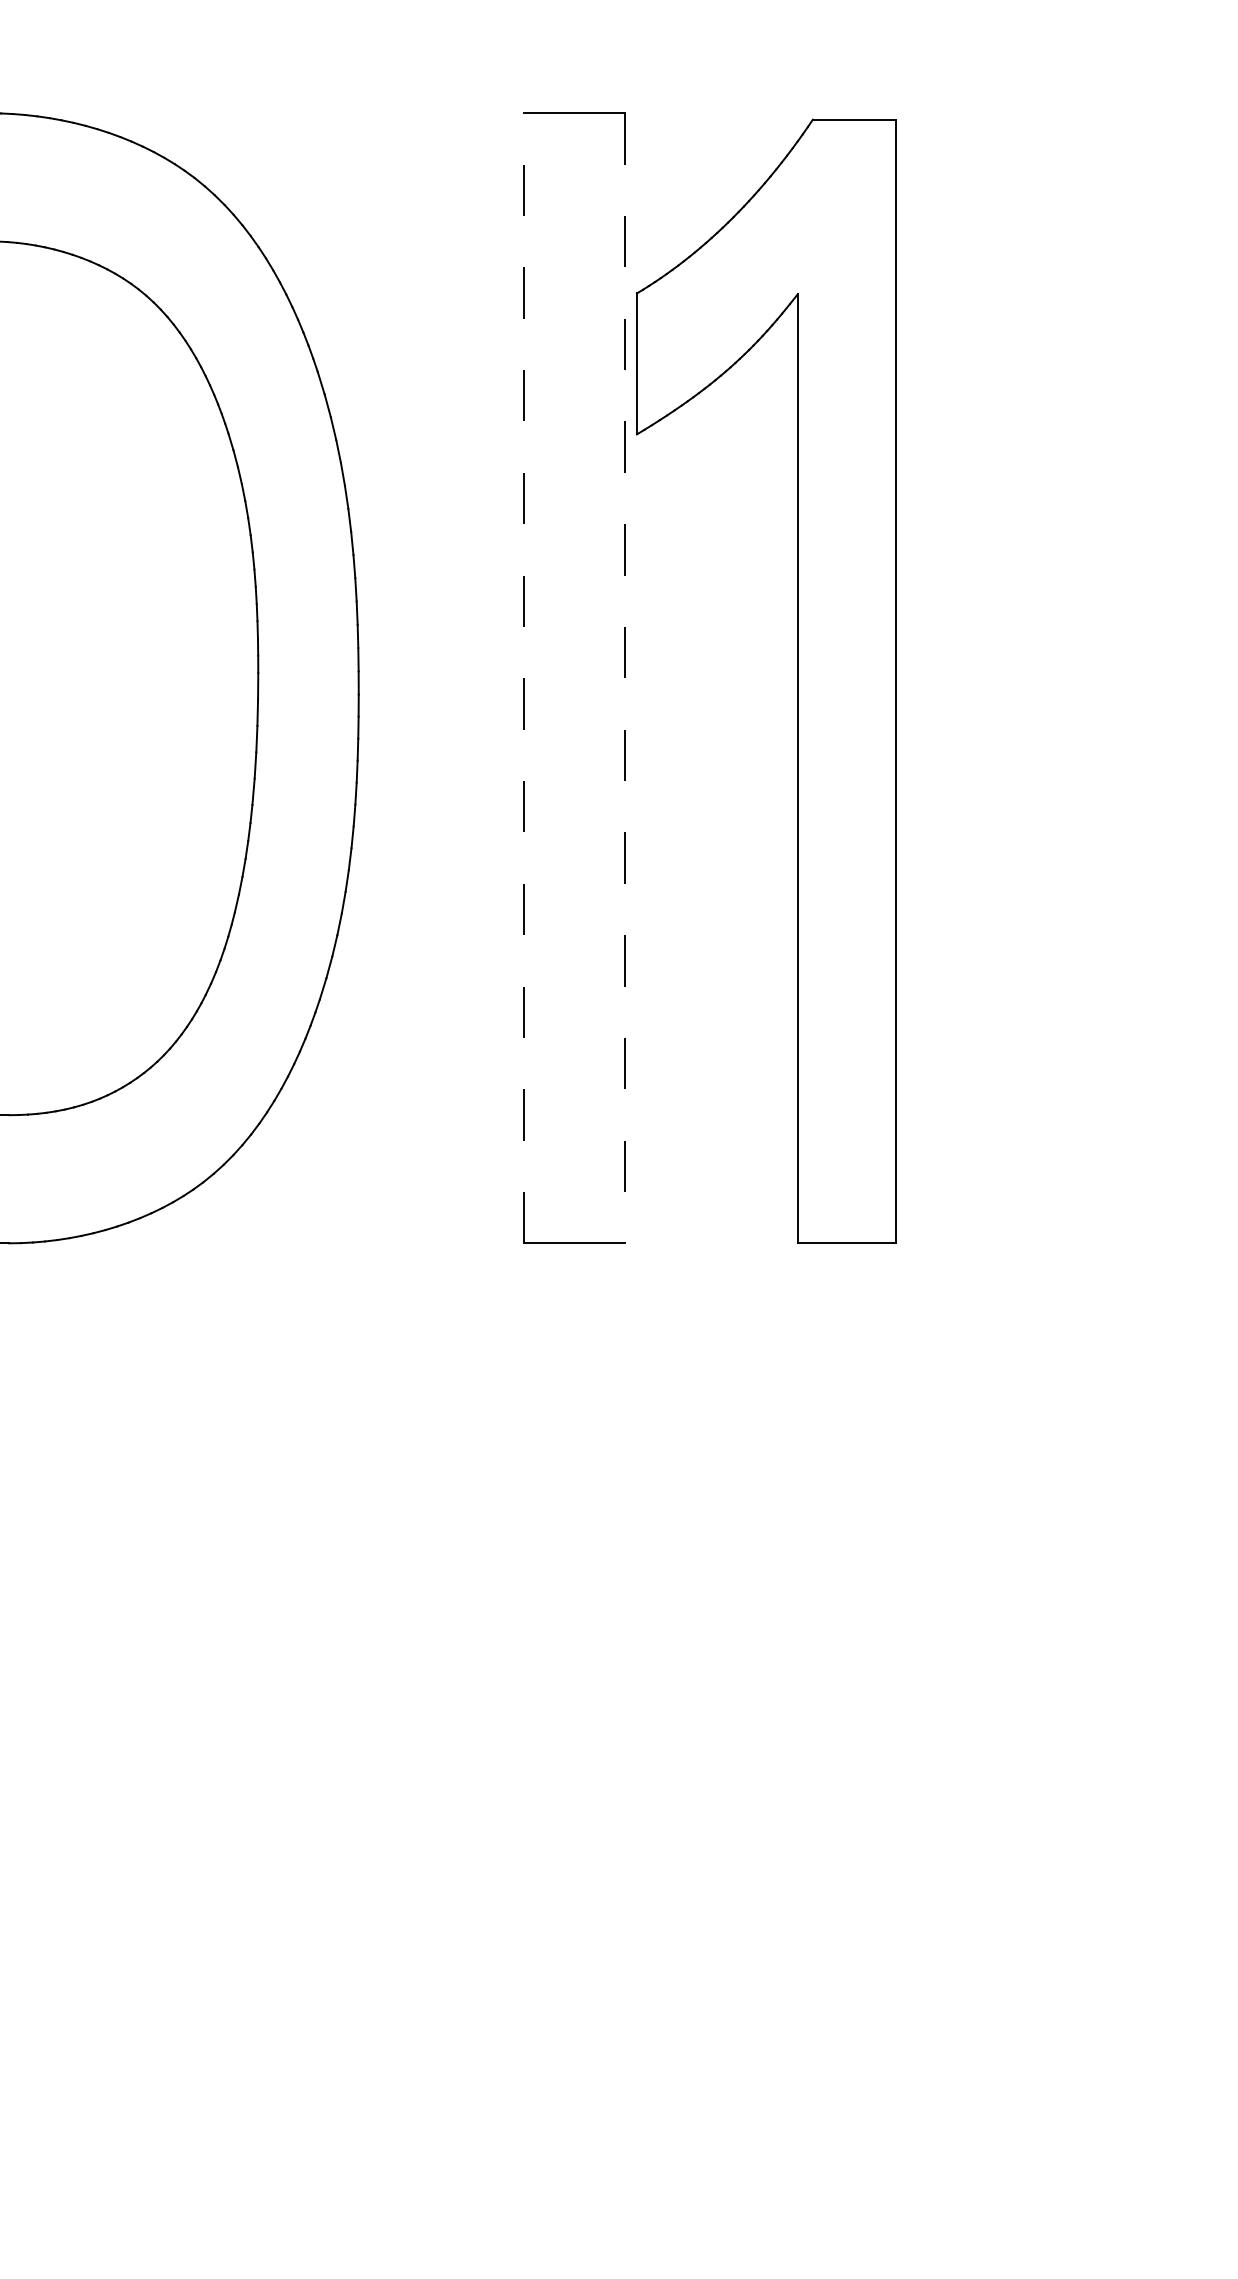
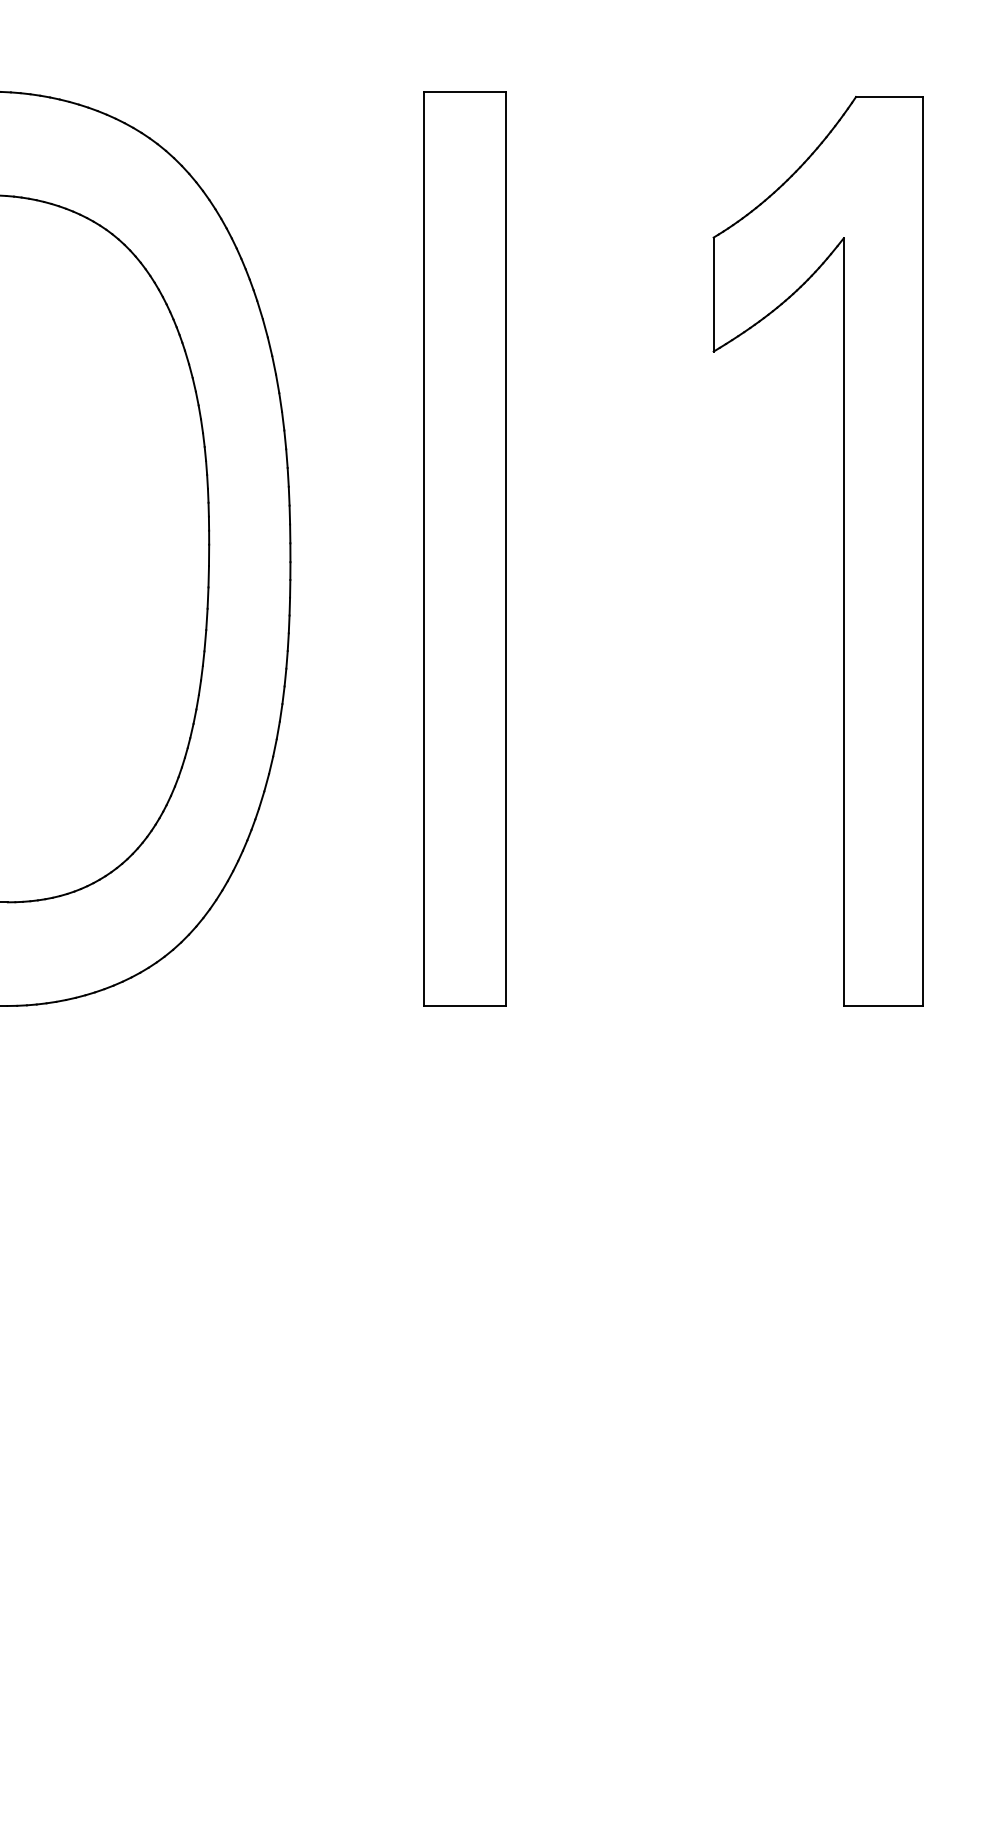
line: (524, 677) -> (424, 548), dashed -> solid
line: (624, 678) -> (505, 549), dashed -> solid
part: (797, 680) -> (843, 550), moved

